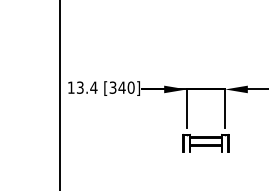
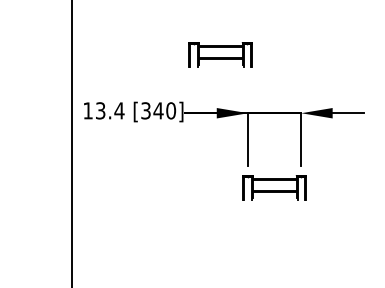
part: (166, 47) -> (220, 54), added

